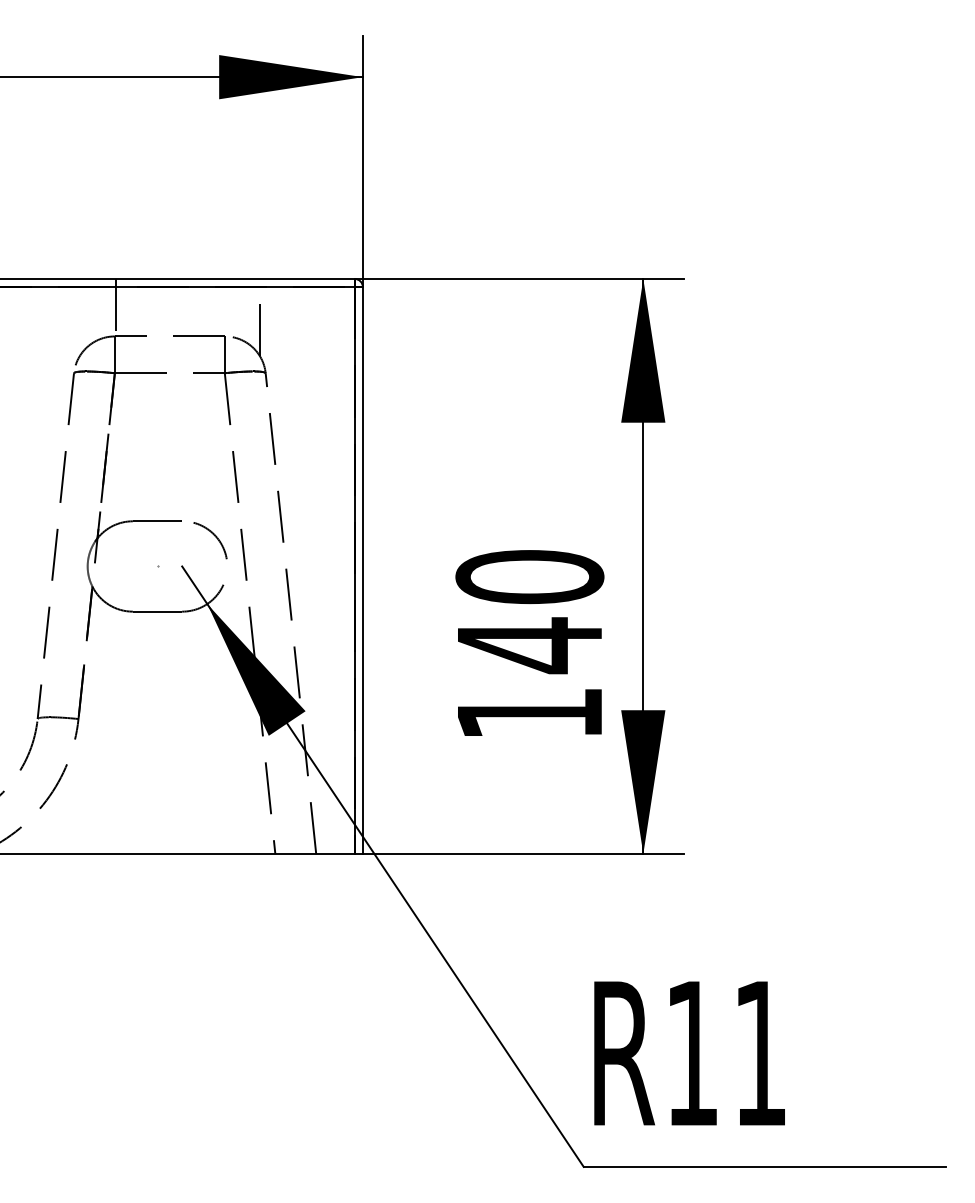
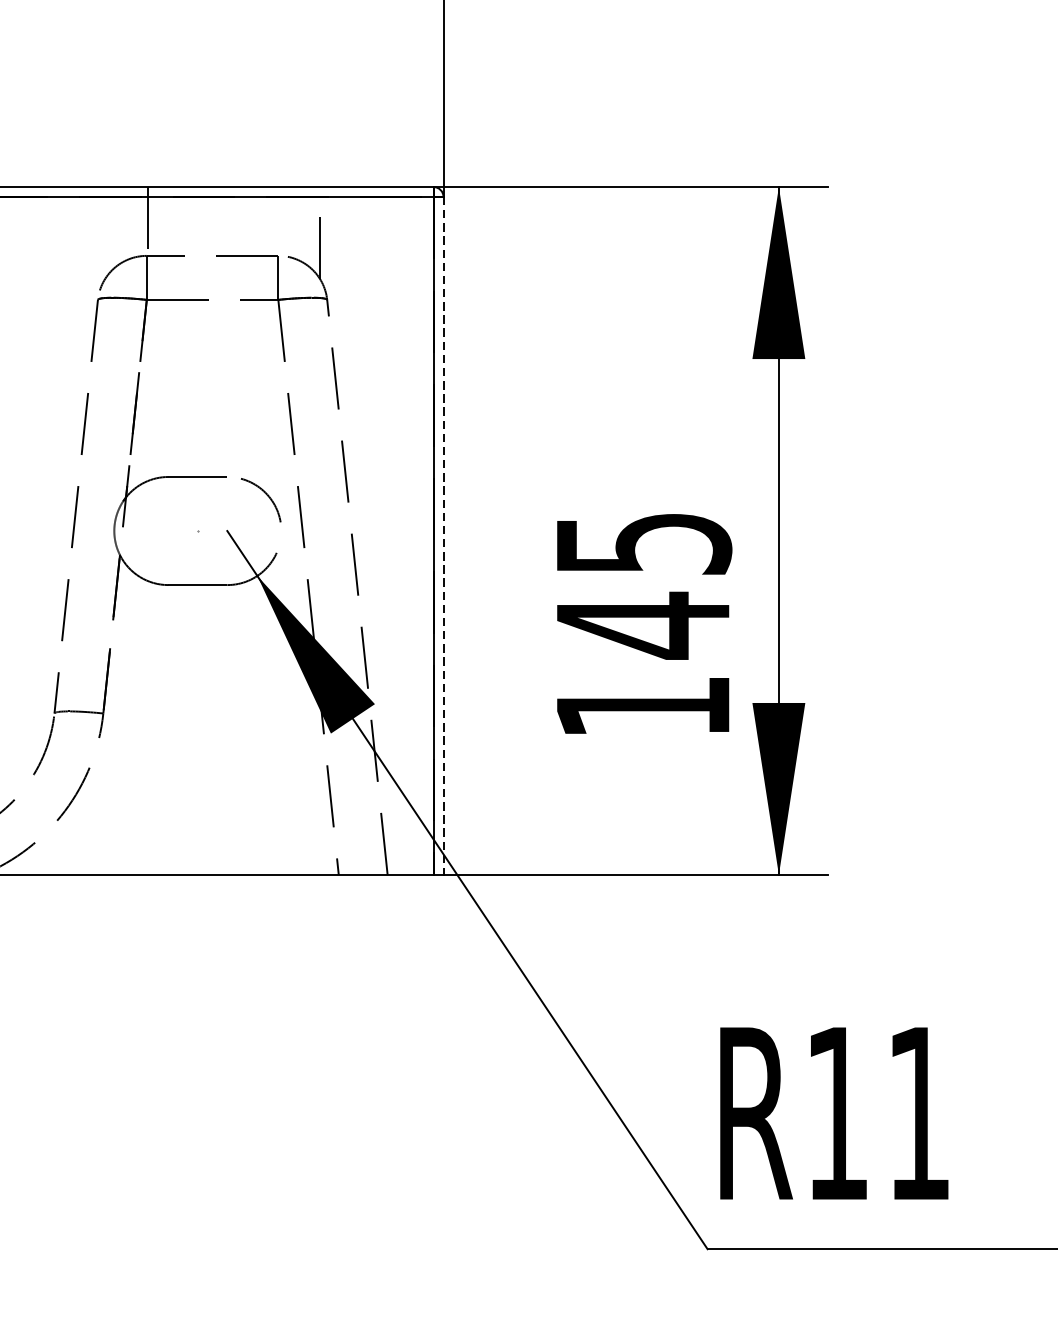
line: (362, 571) -> (443, 537), solid -> dashed
text: (529, 577) -> (642, 544), 140 -> 145

